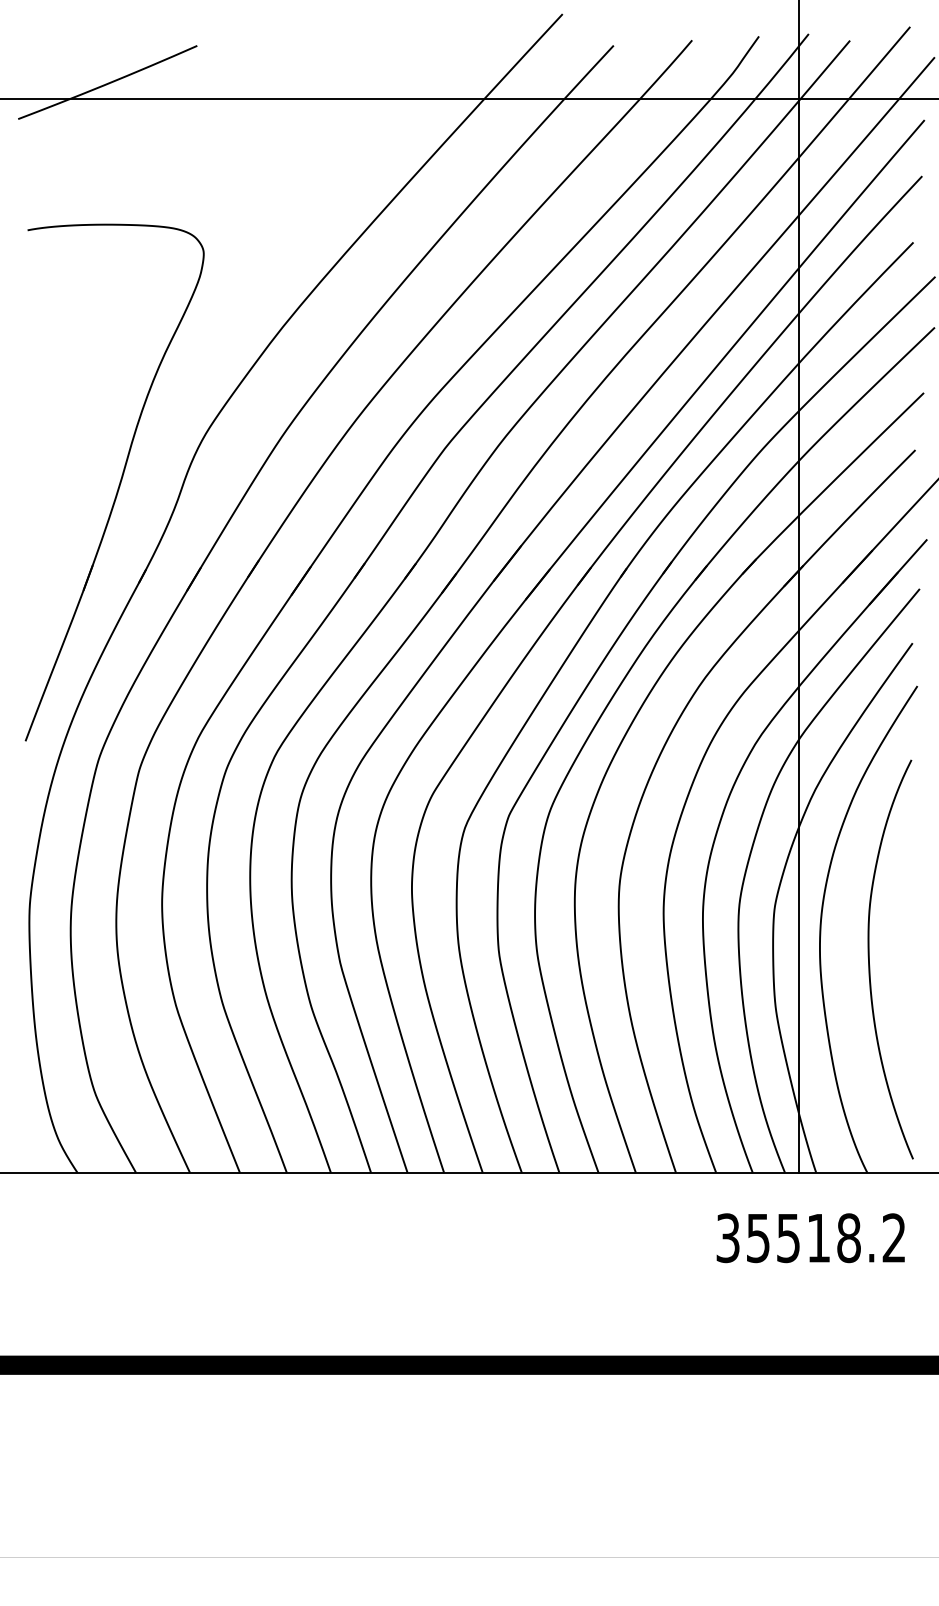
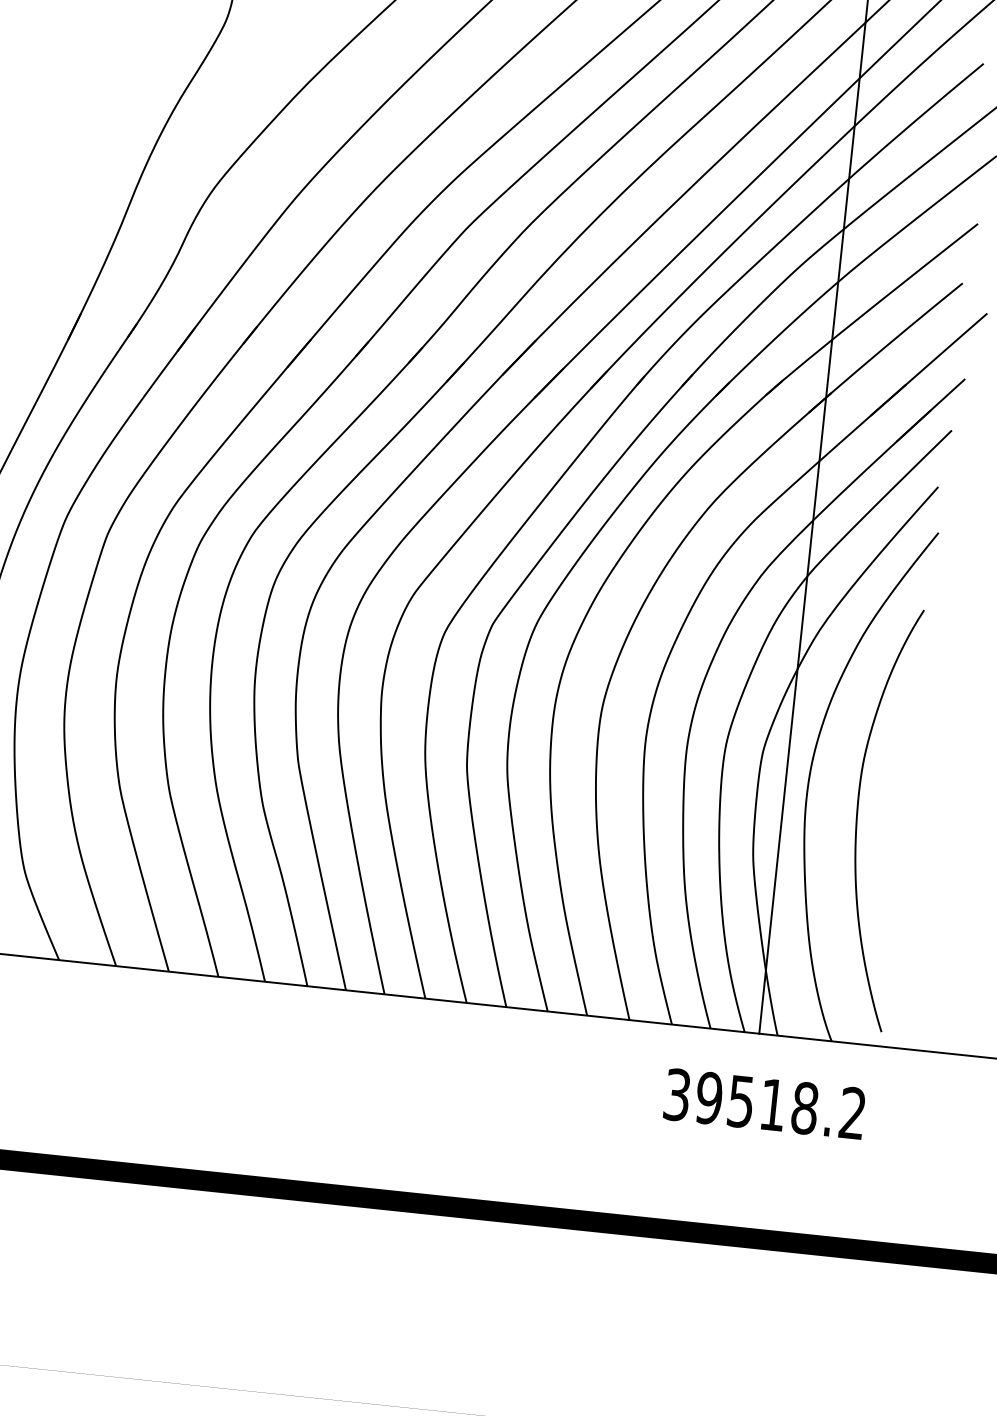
text: (758, 1237) -> (709, 1097), 35518.2 -> 39518.2

